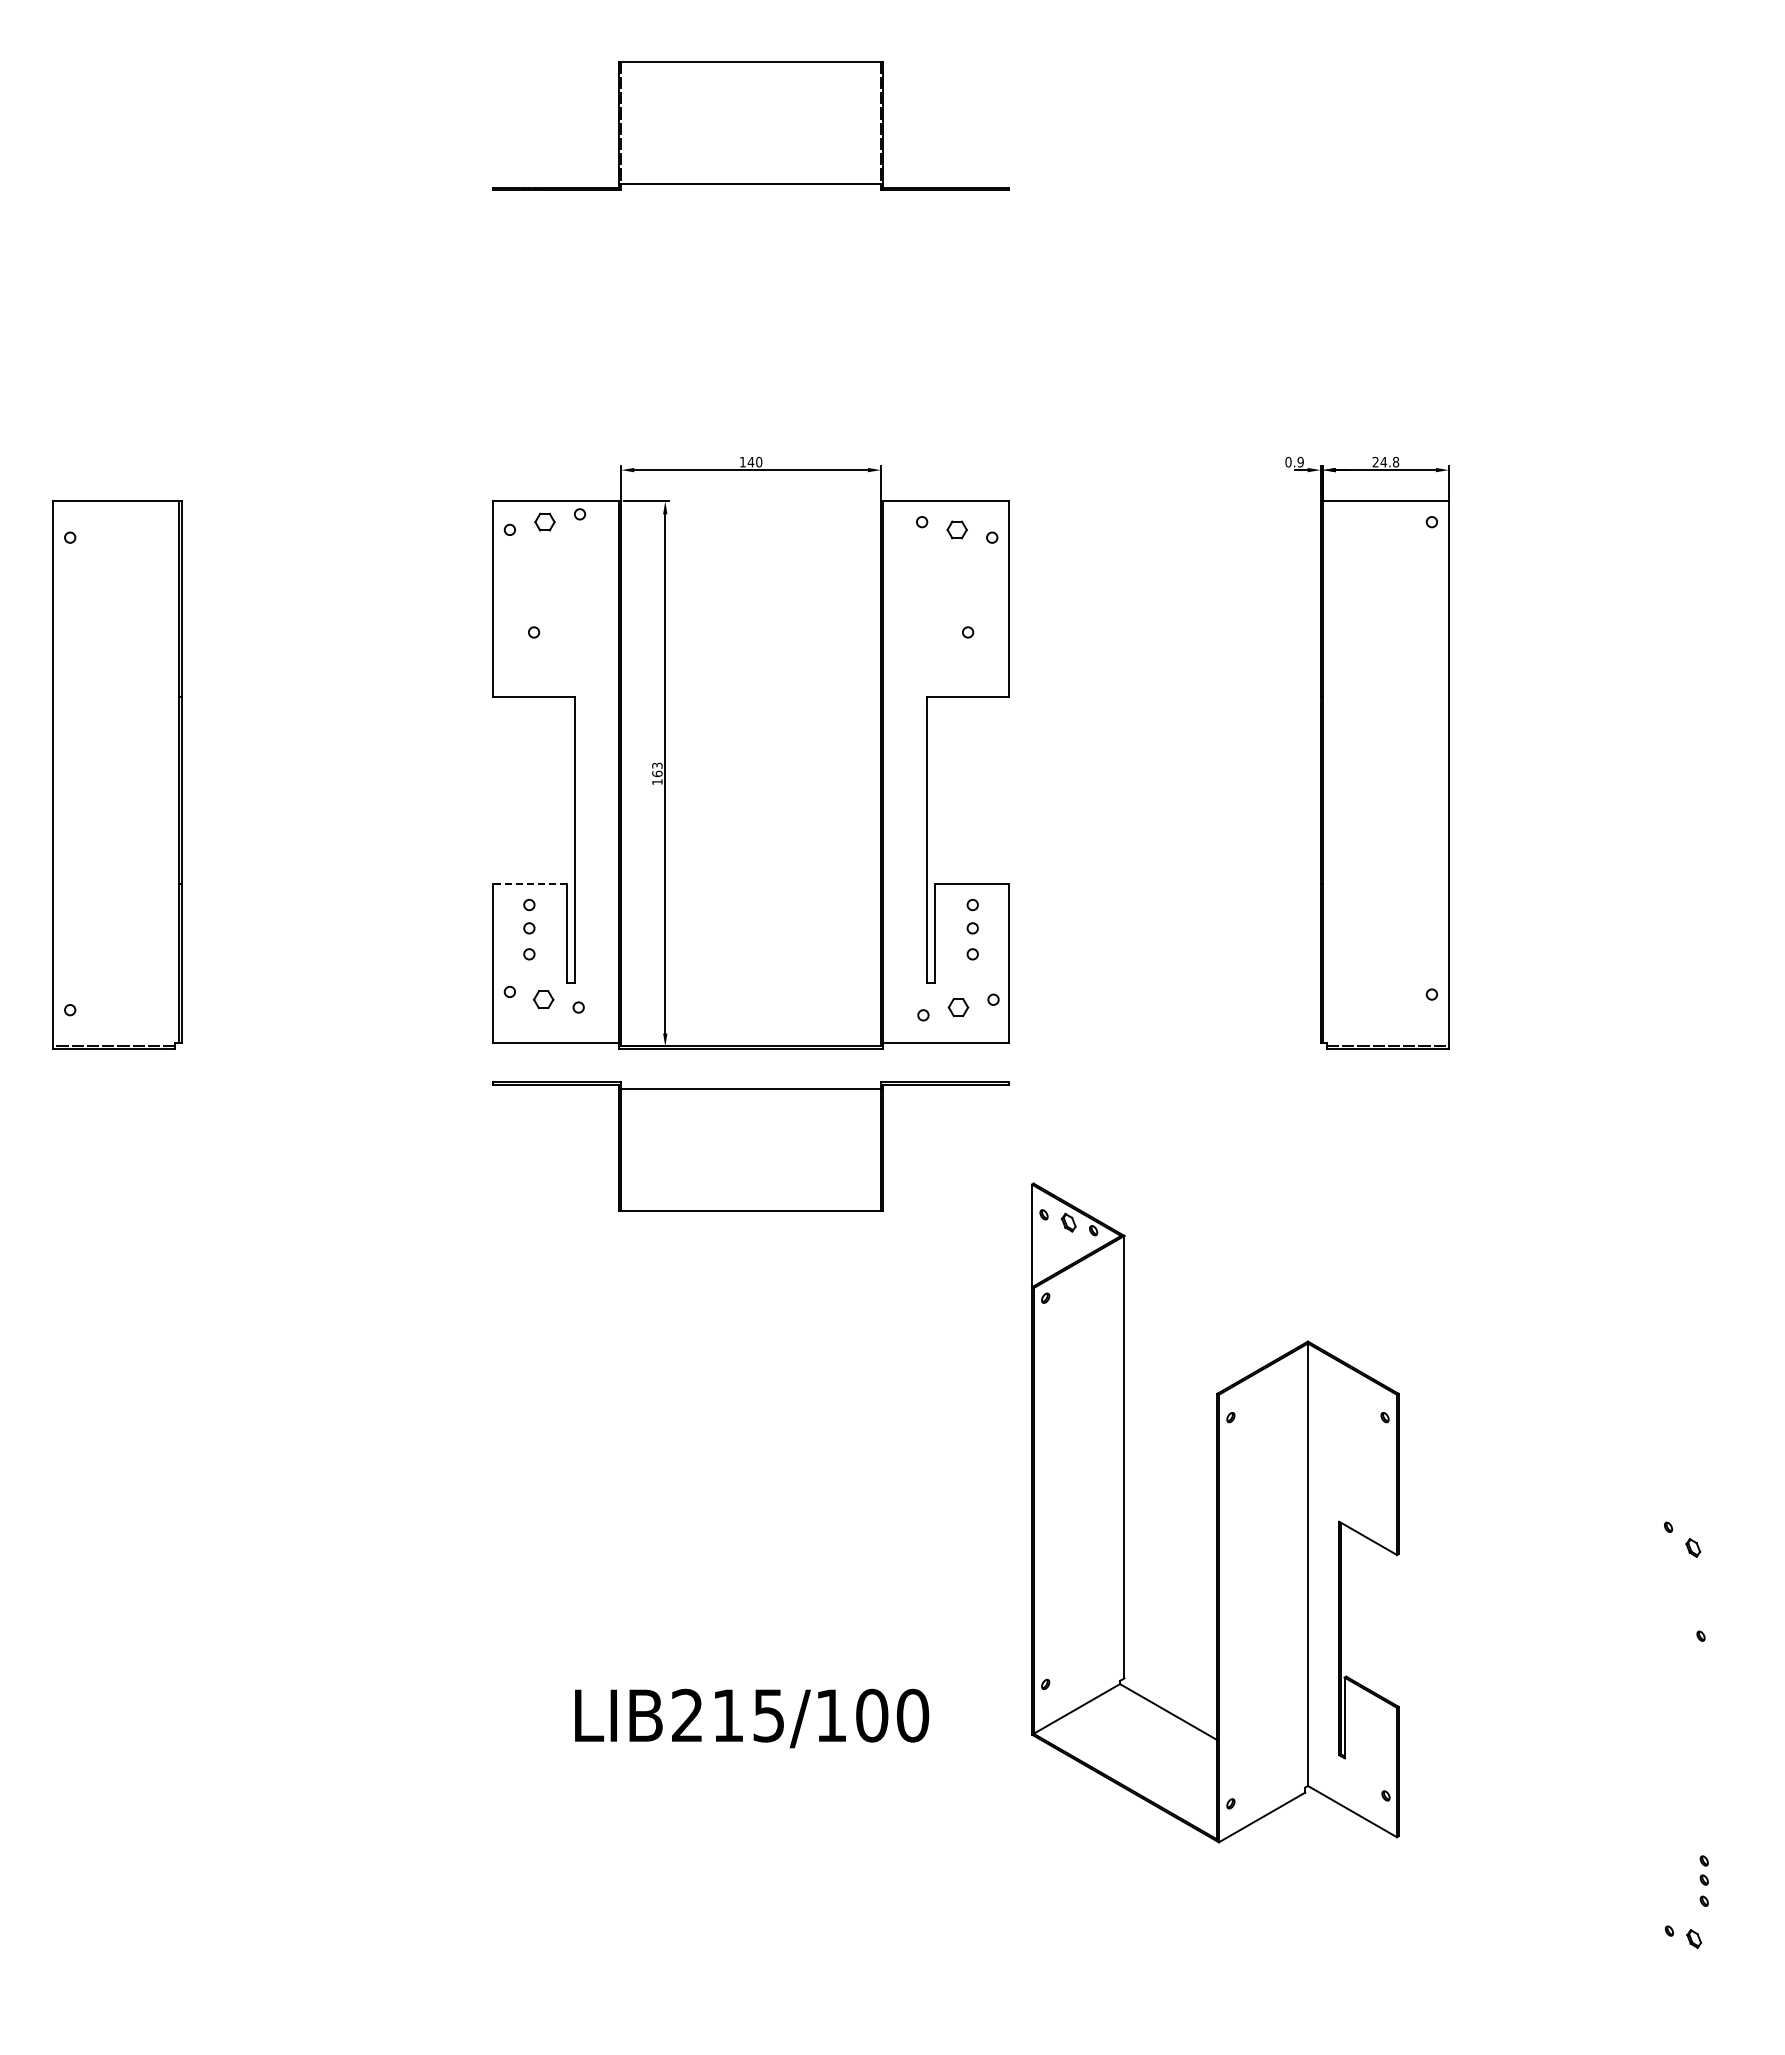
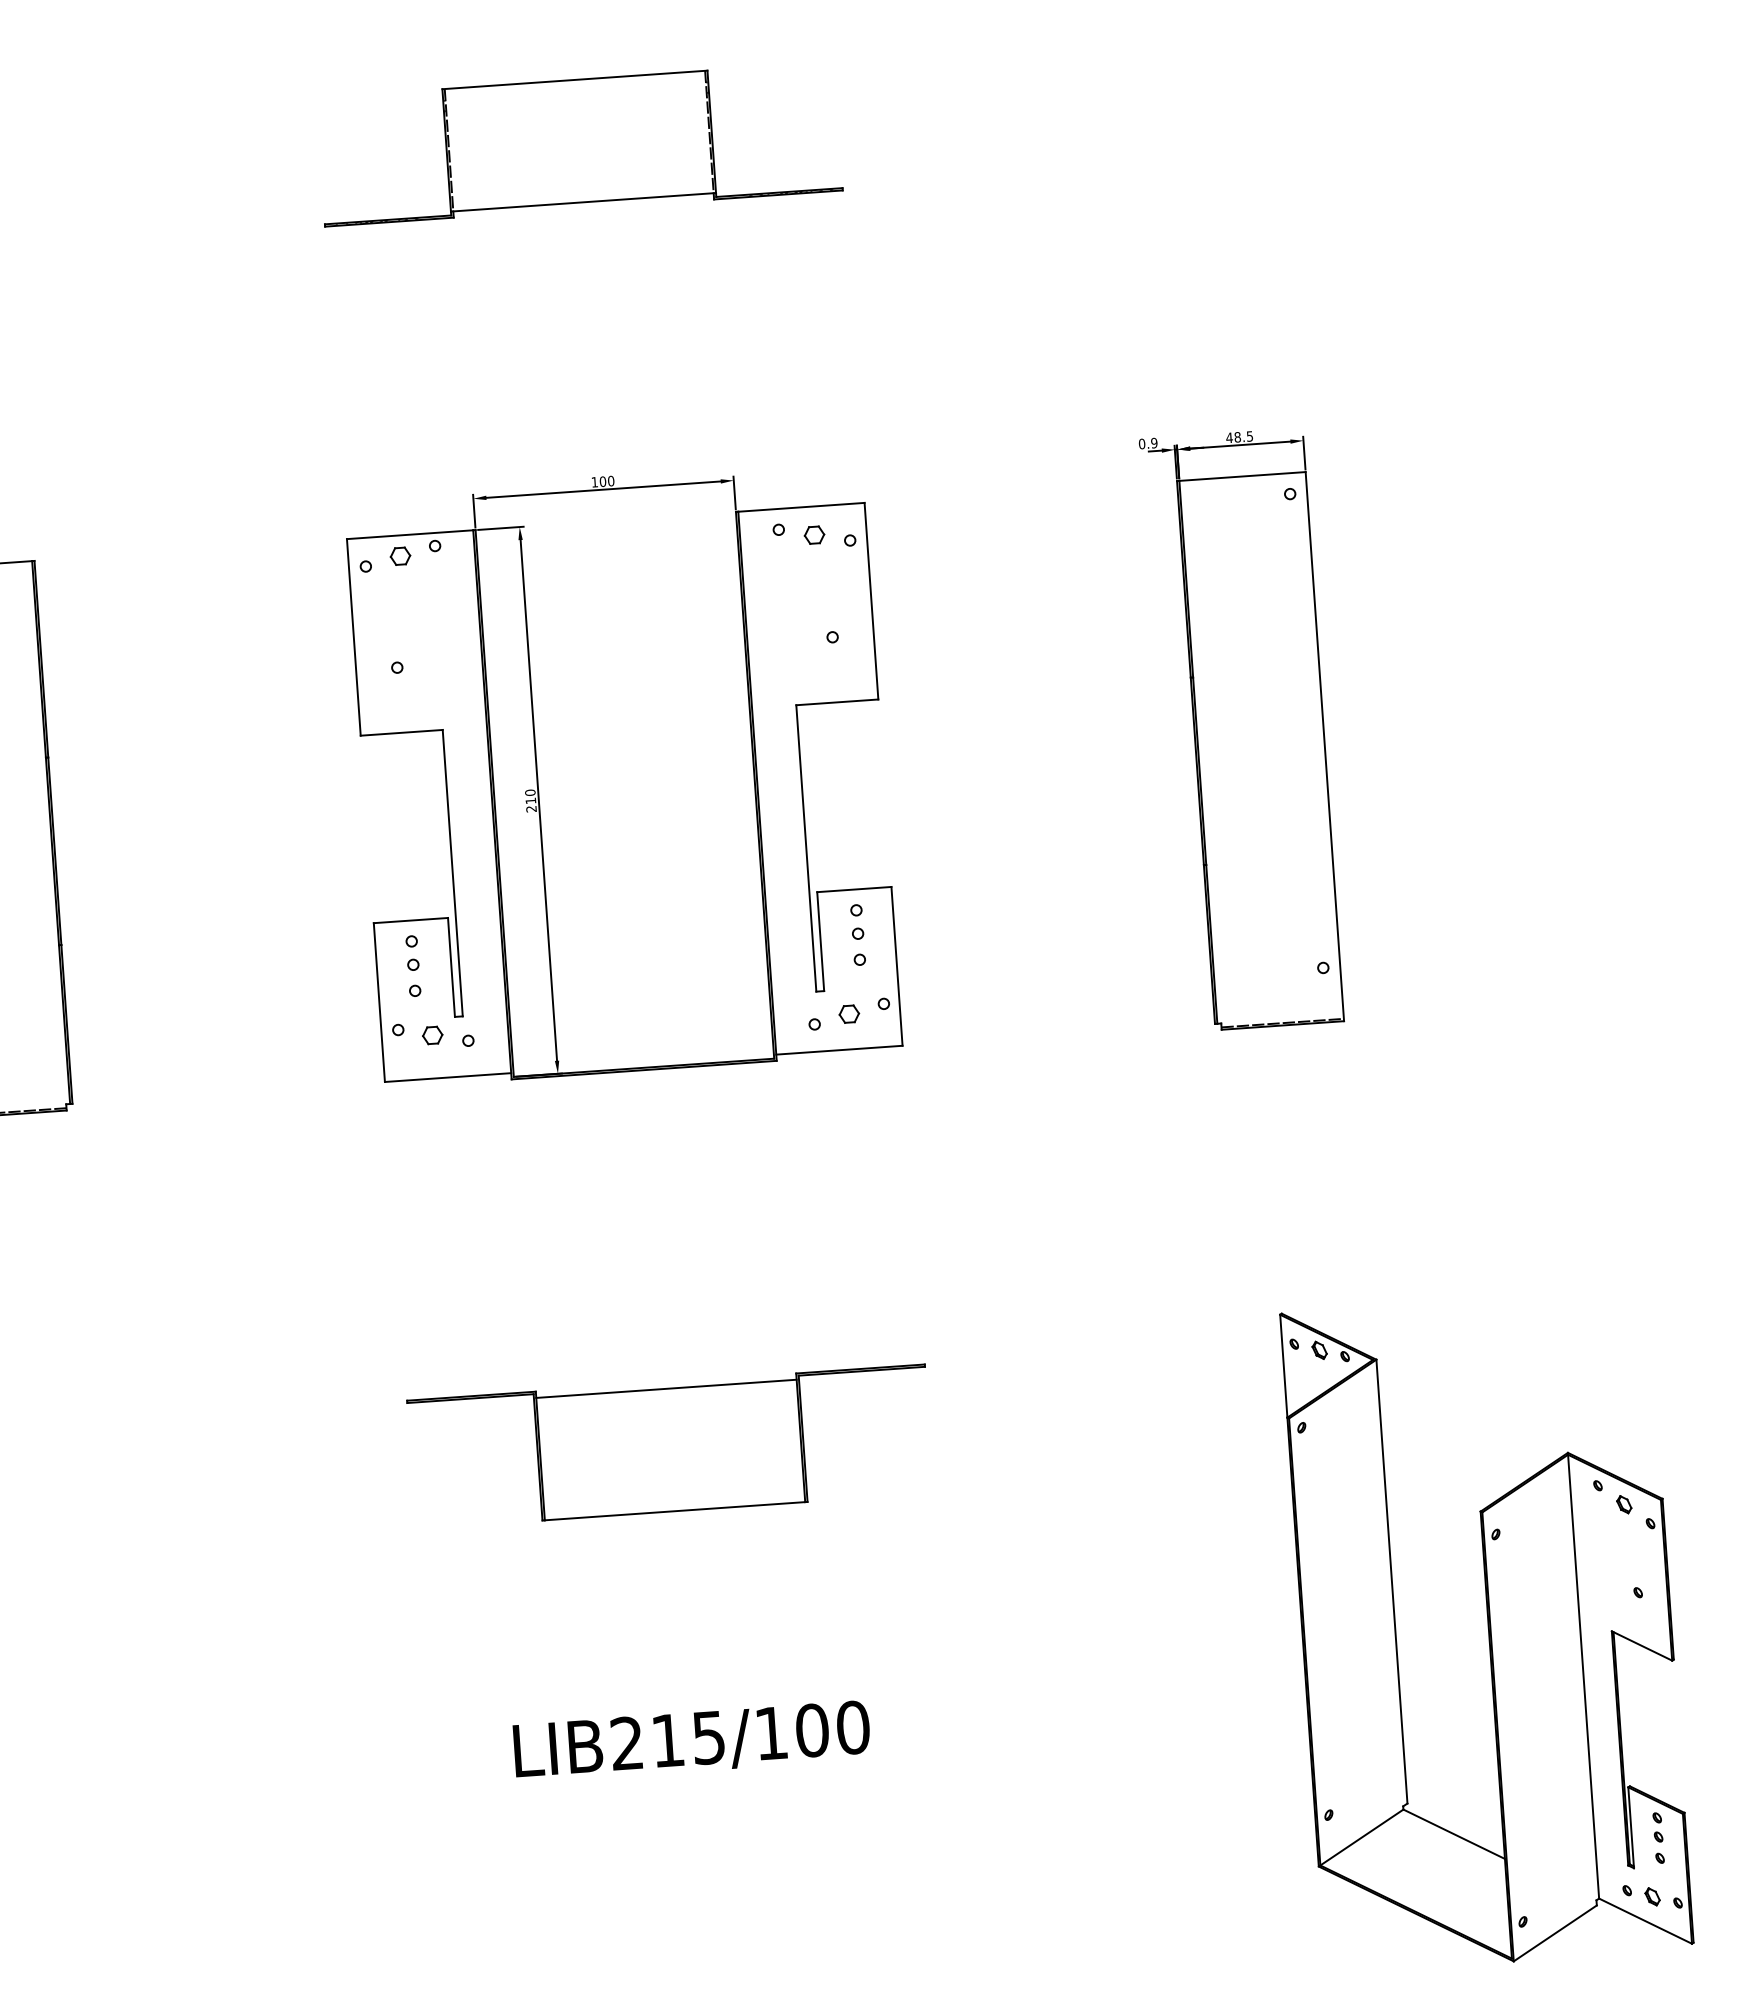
text: (750, 461) -> (602, 481), 140 -> 100
text: (1385, 461) -> (1239, 436), 24.8 -> 48.5
text: (657, 773) -> (531, 800), 163 -> 210
line: (530, 884) -> (411, 920), dashed -> solid
part: (750, 1146) -> (669, 1446), moved
part: (1215, 1512) -> (1487, 1630), moved

